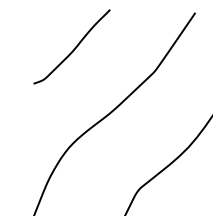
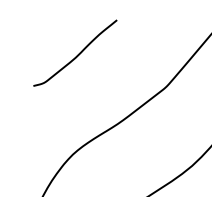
curve: (74, 47) -> (77, 54), moved

